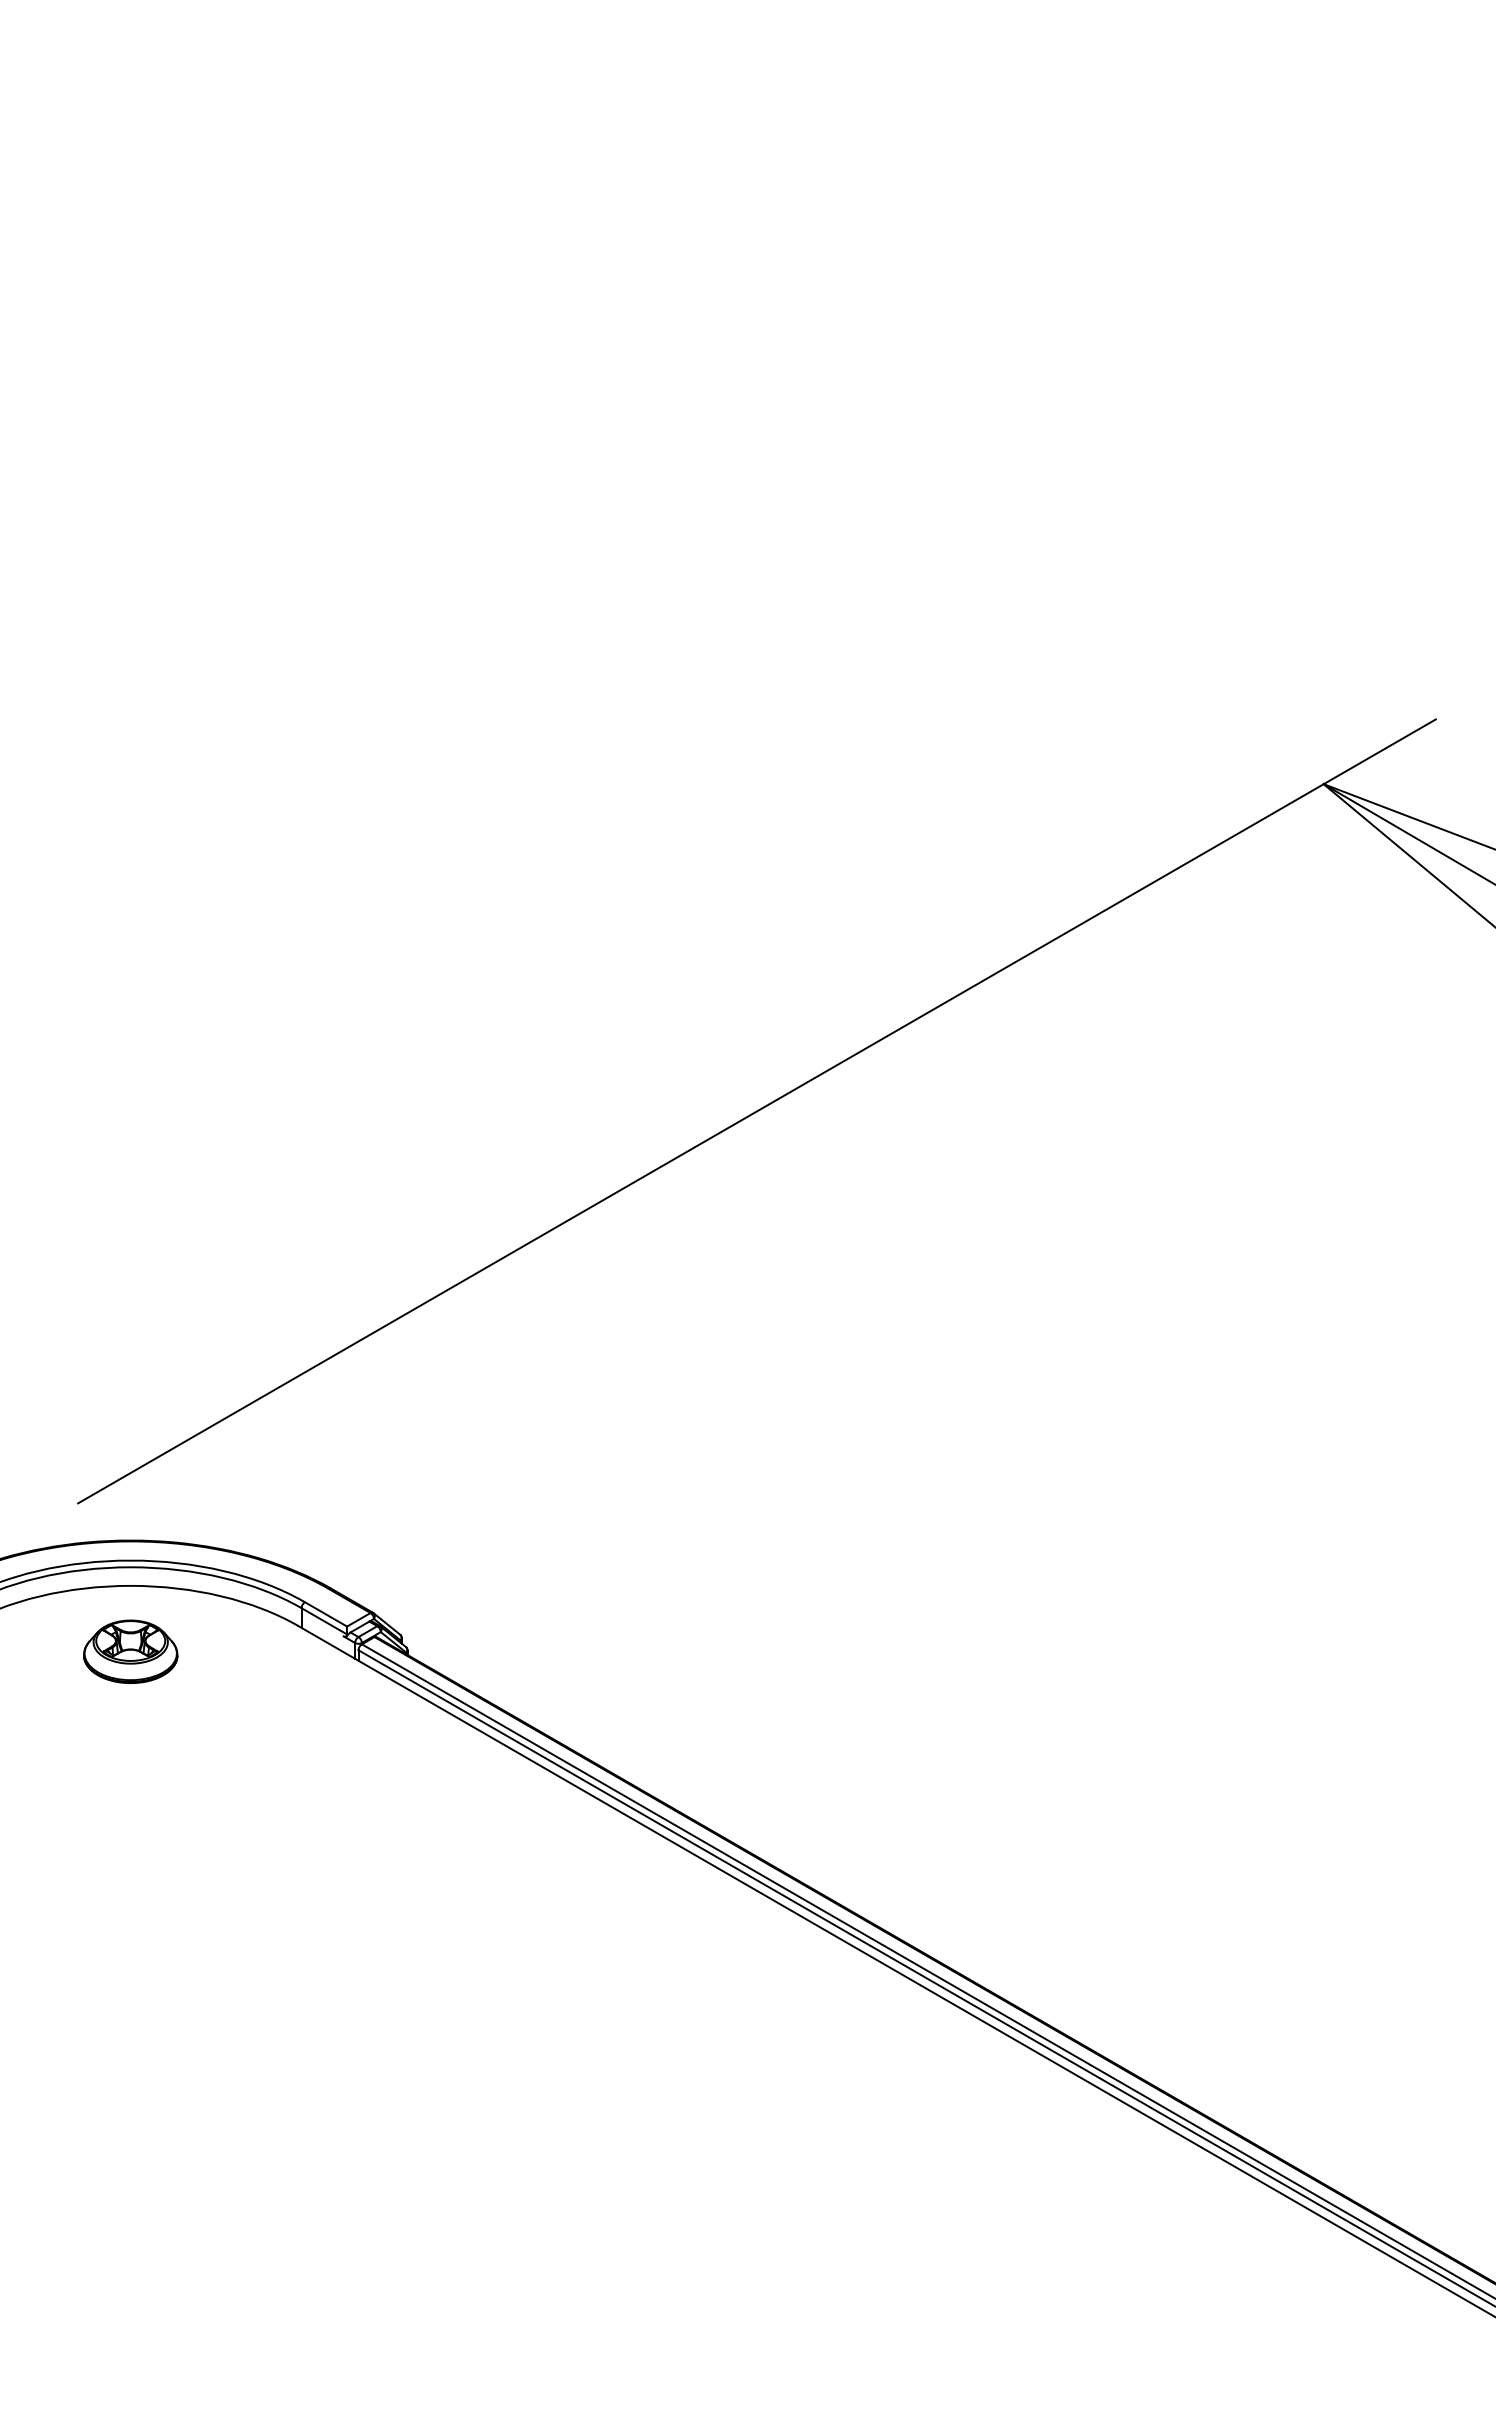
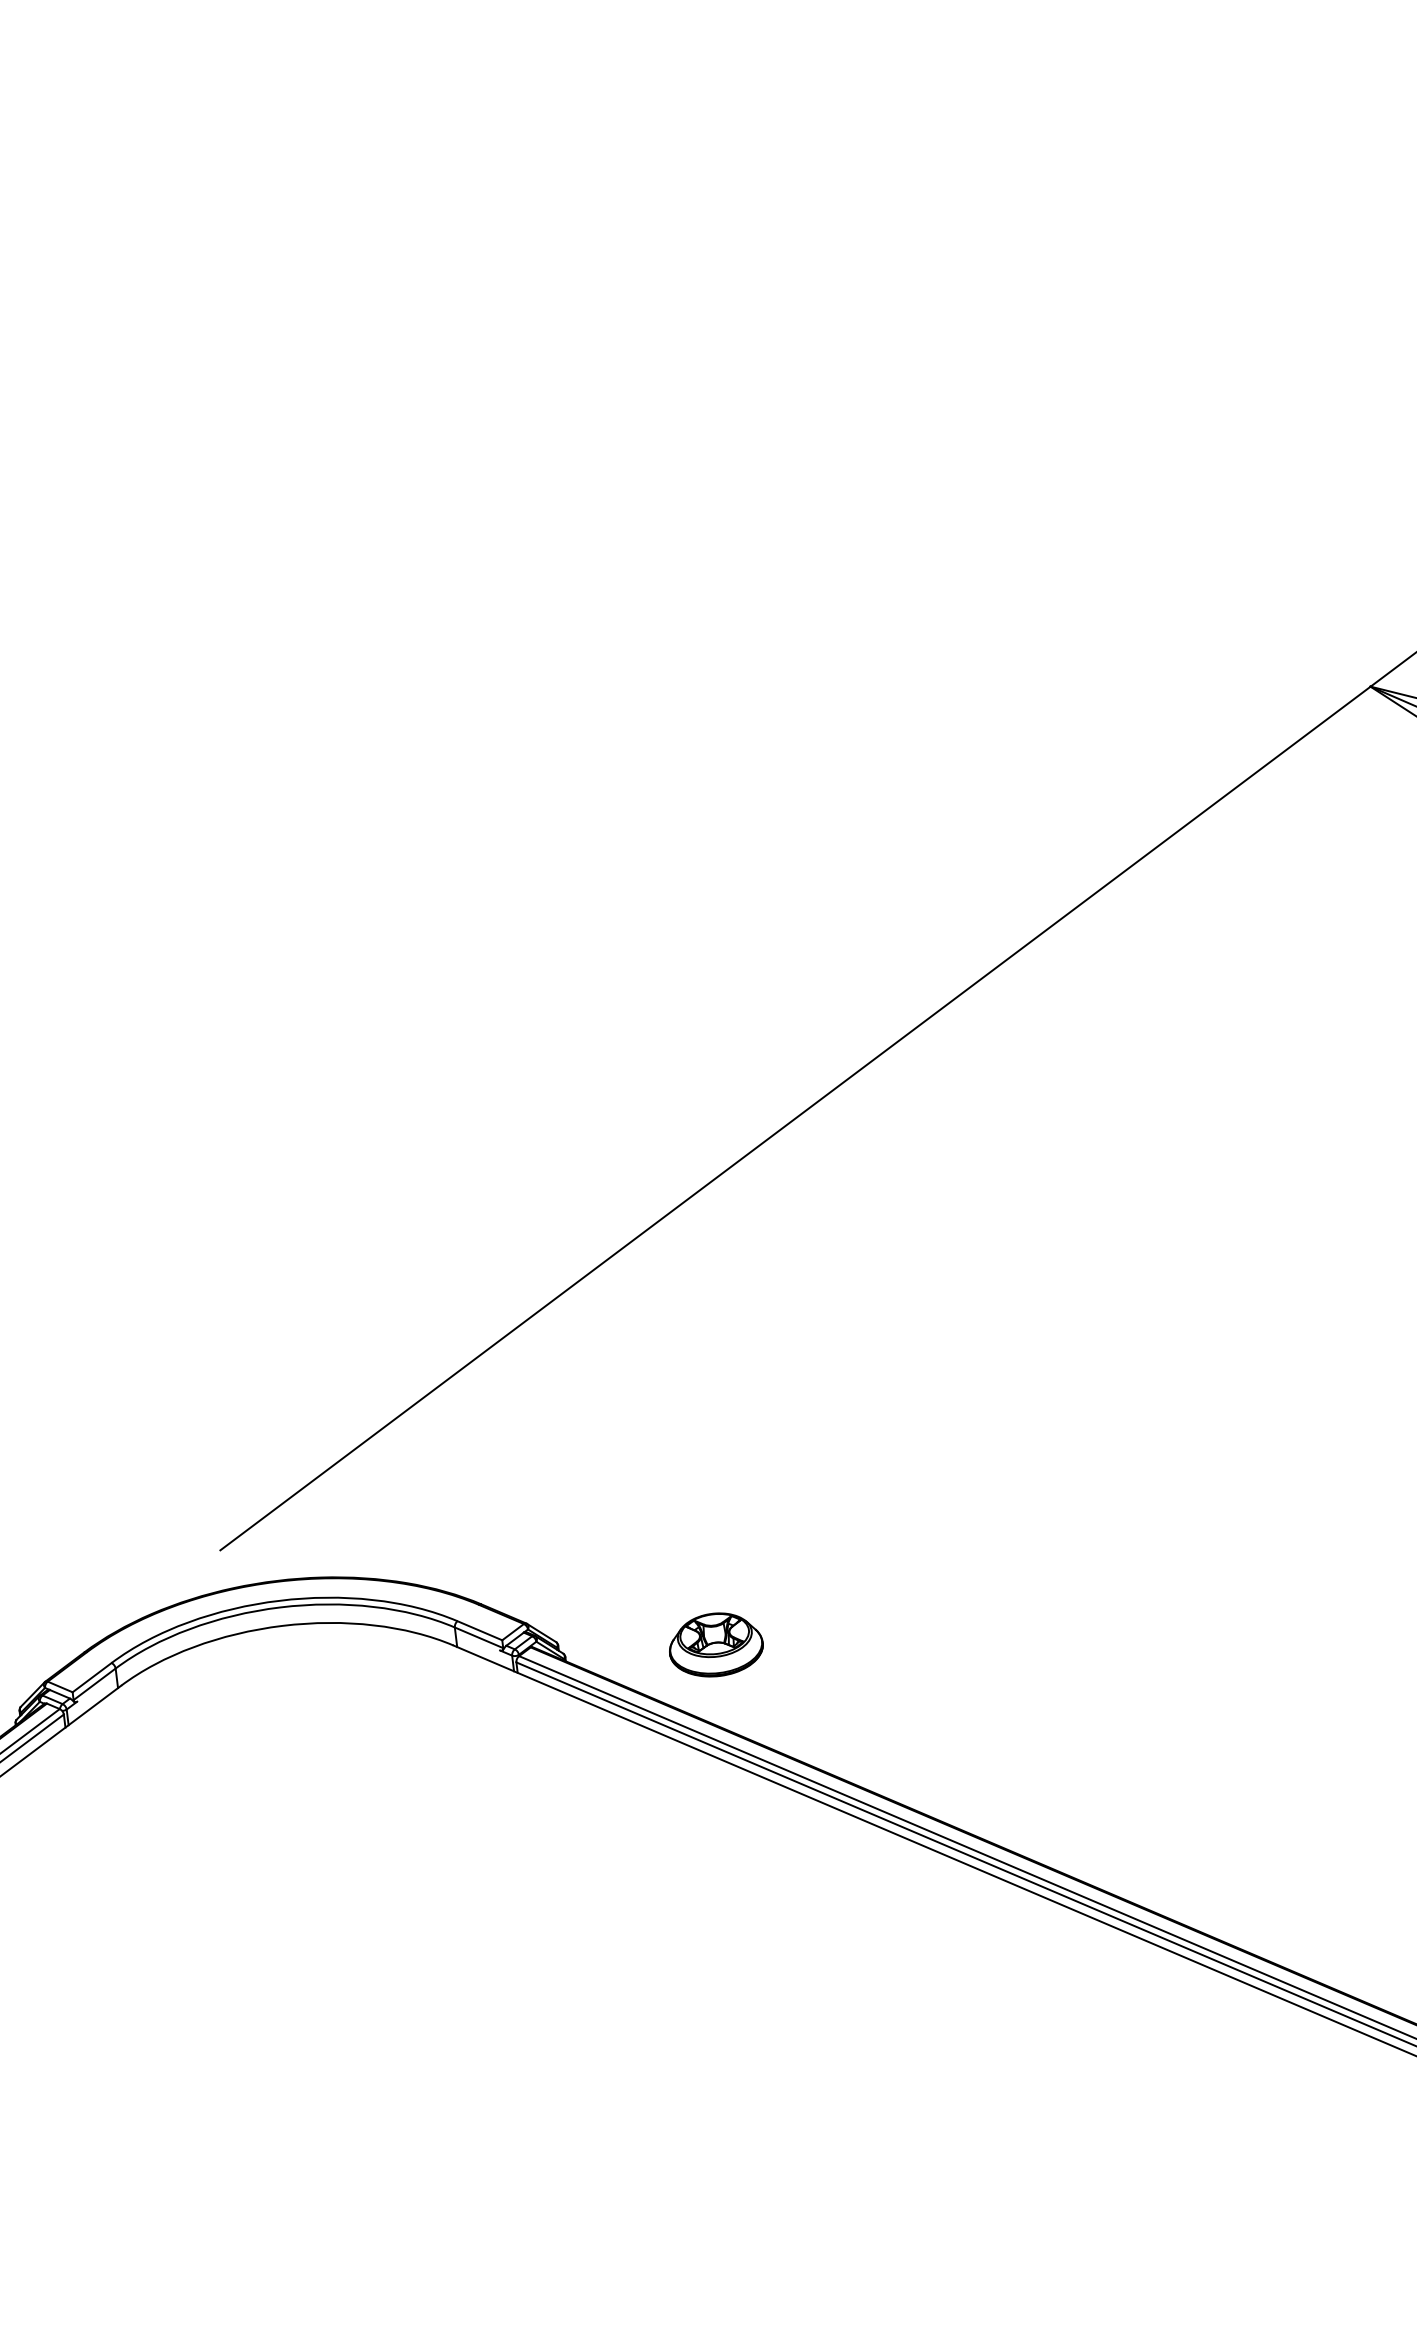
part: (130, 1651) -> (715, 1644), moved

